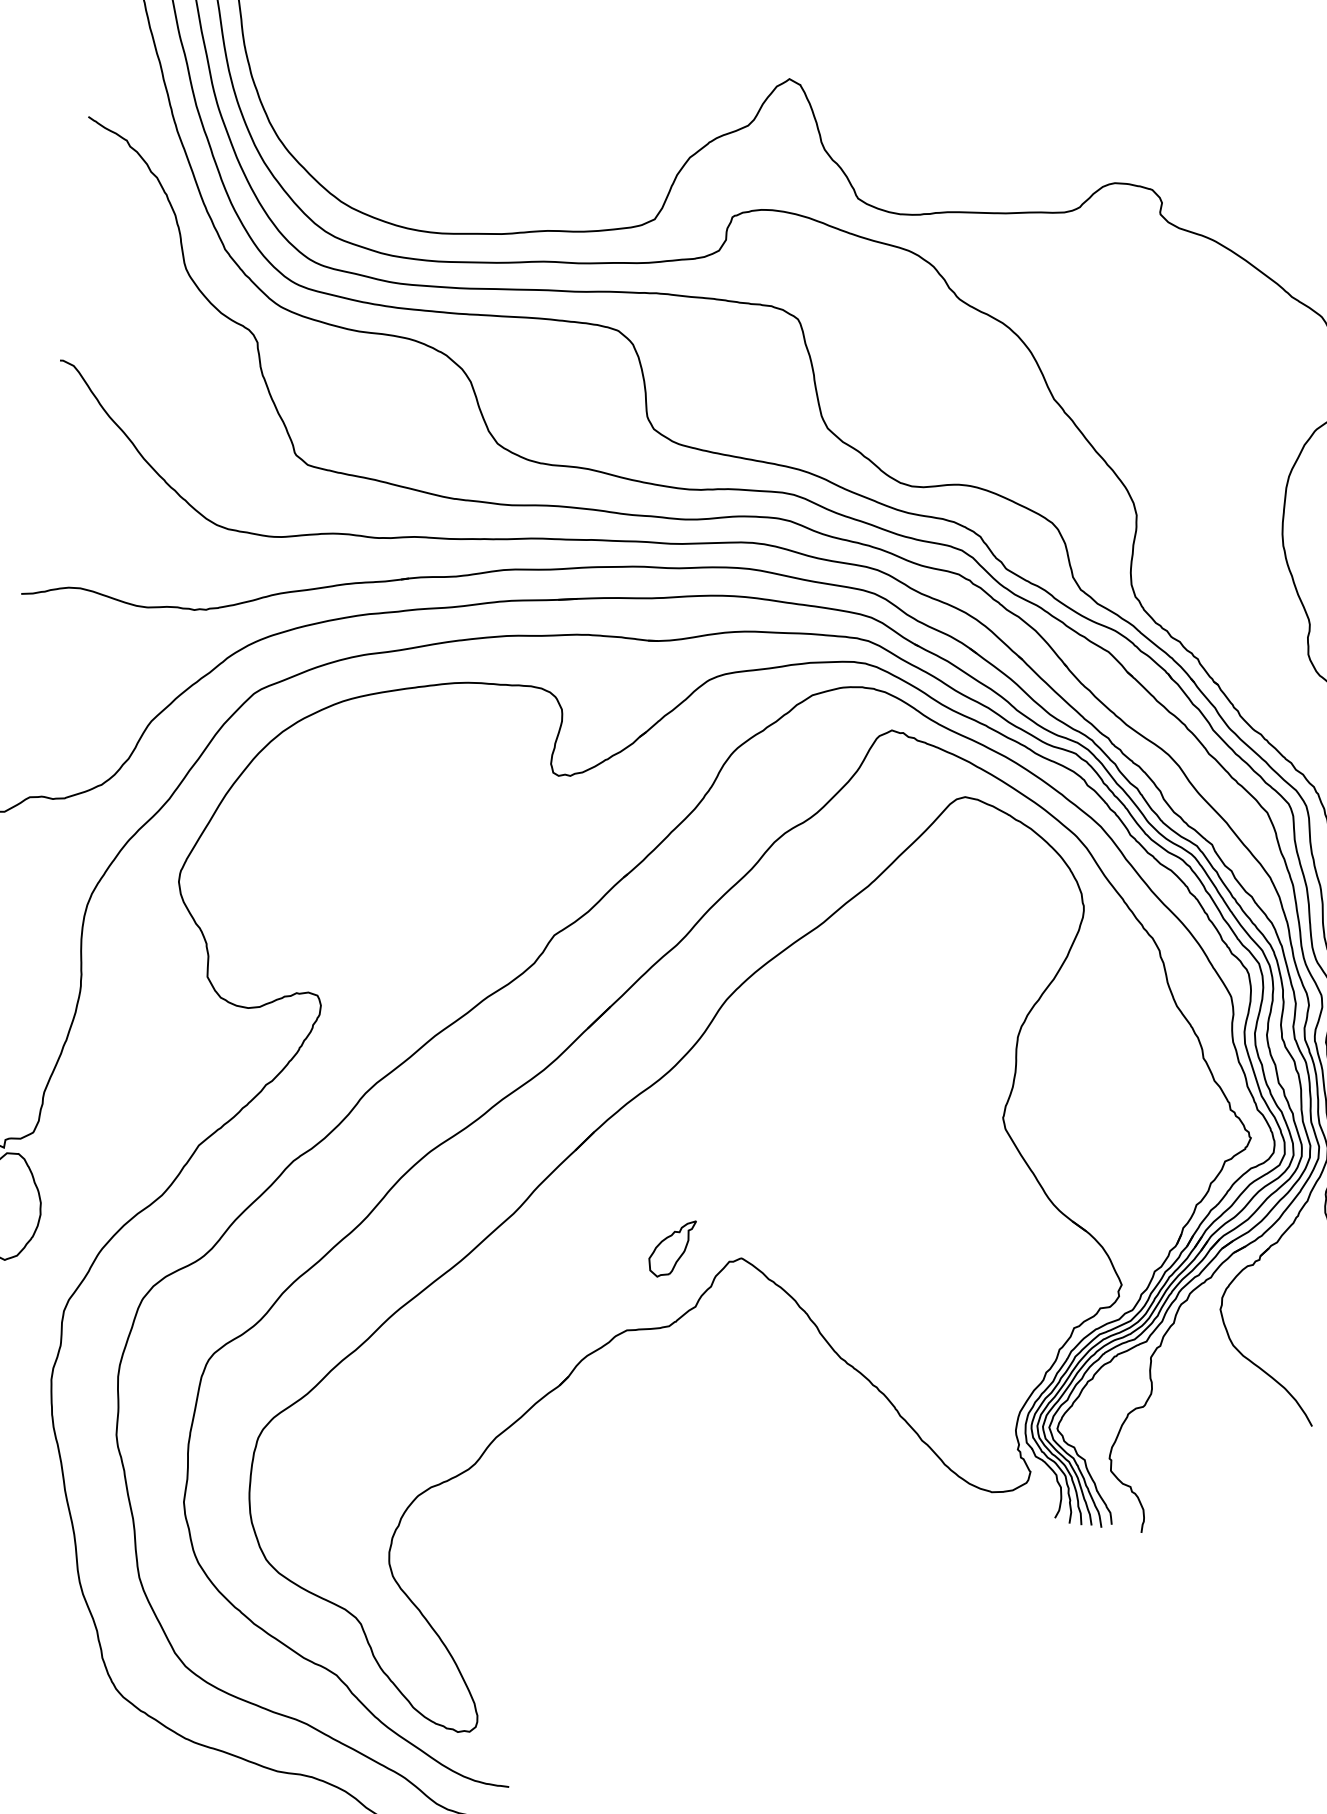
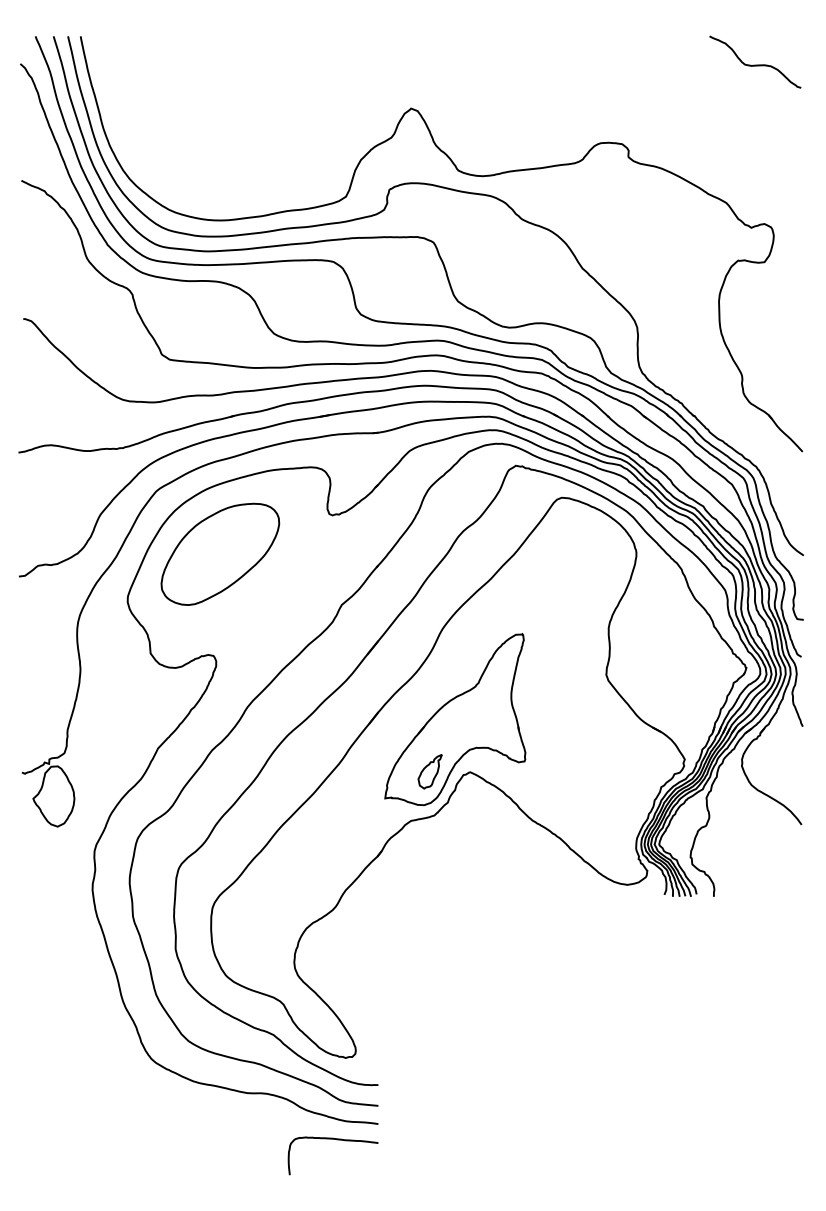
part: (353, 817) -> (220, 553), added
part: (727, 1162) -> (455, 719), added

